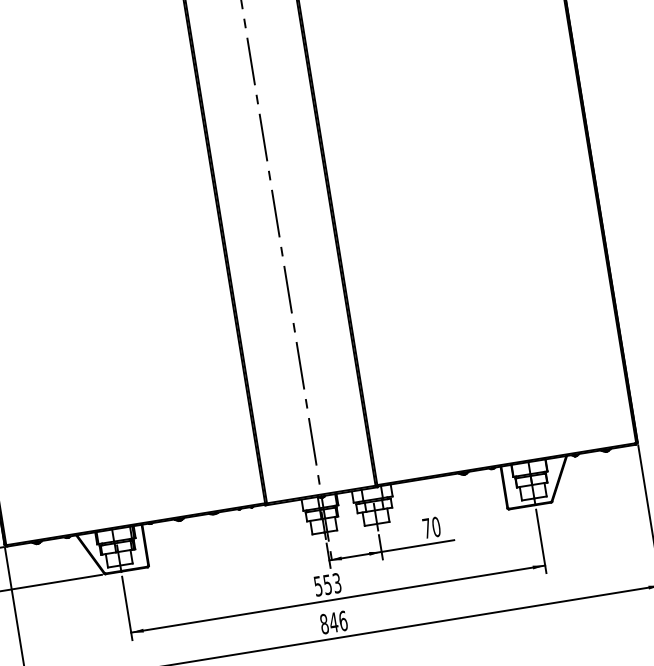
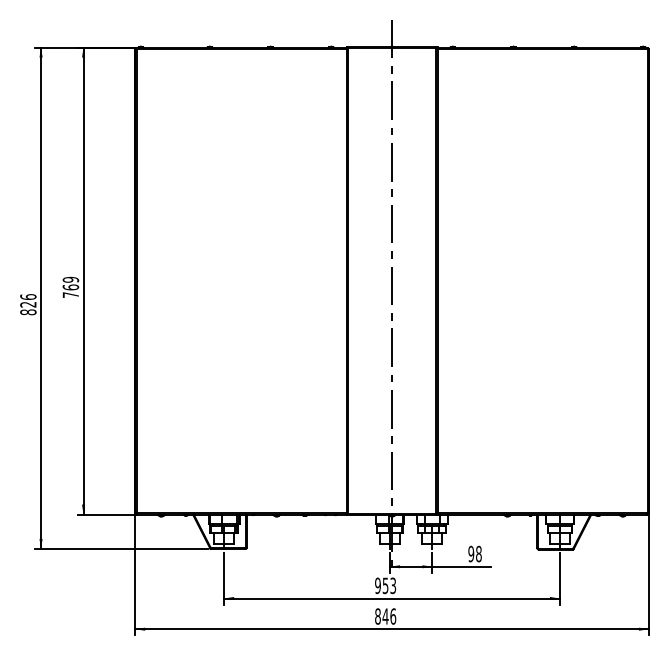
text: (430, 527) -> (474, 553), 70 -> 98
text: (317, 585) -> (377, 585), 553 -> 953

